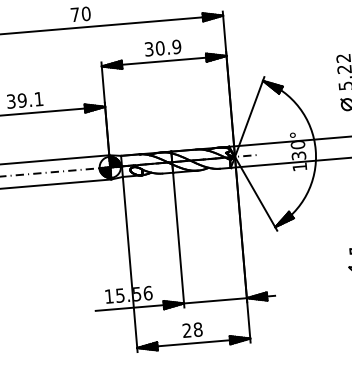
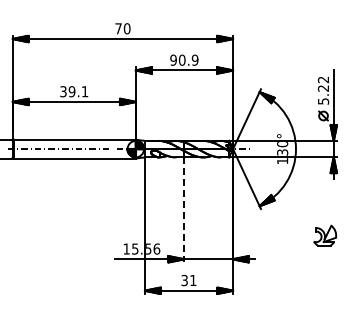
text: (148, 48) -> (173, 59), 30.9 -> 90.9
line: (179, 239) -> (184, 209), solid -> dashed
text: (191, 330) -> (188, 280), 28 -> 31

